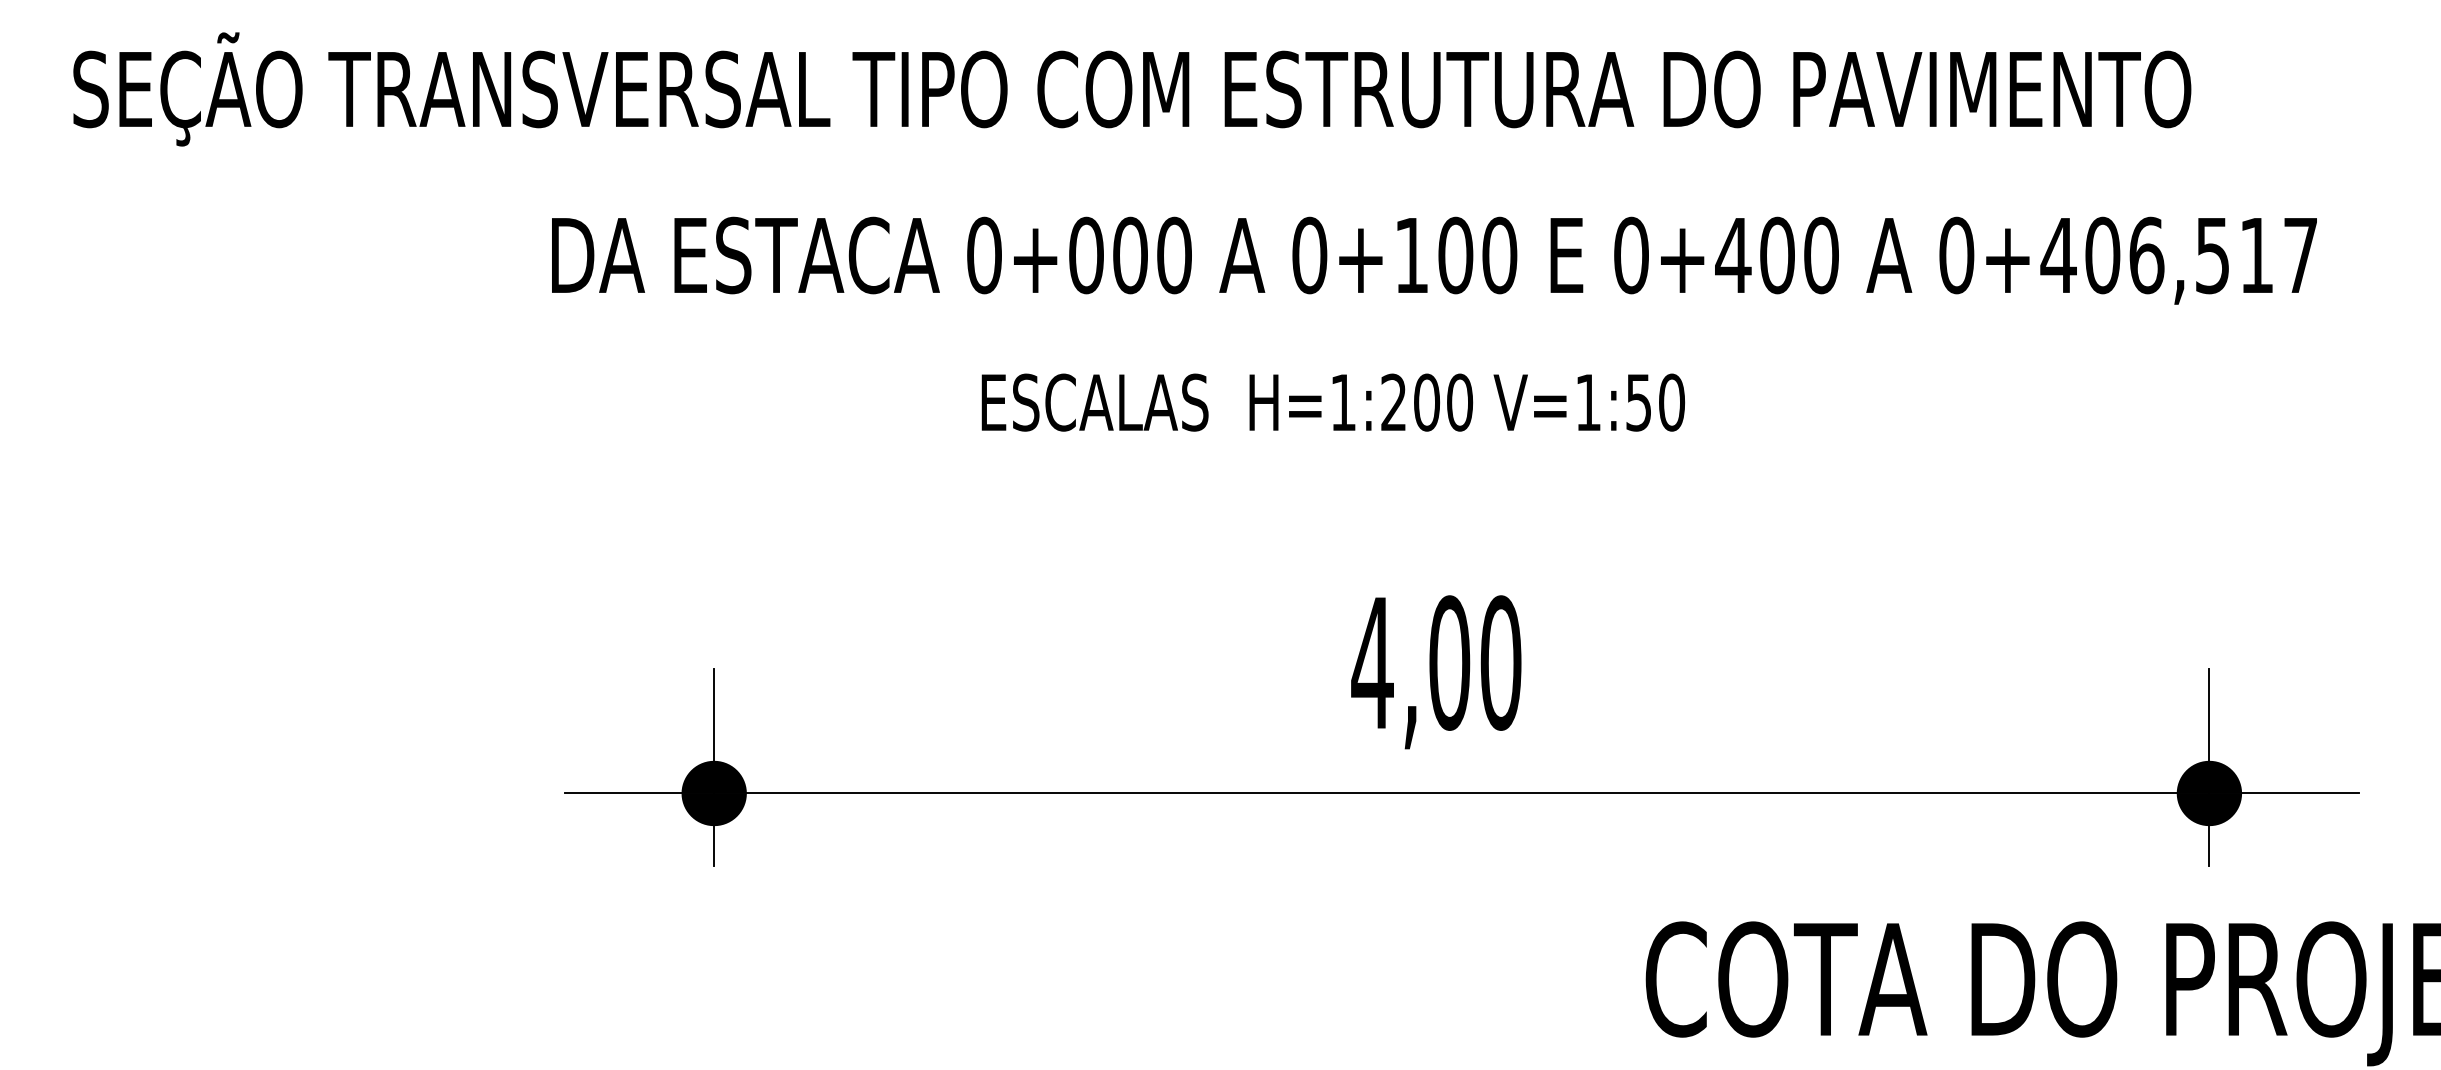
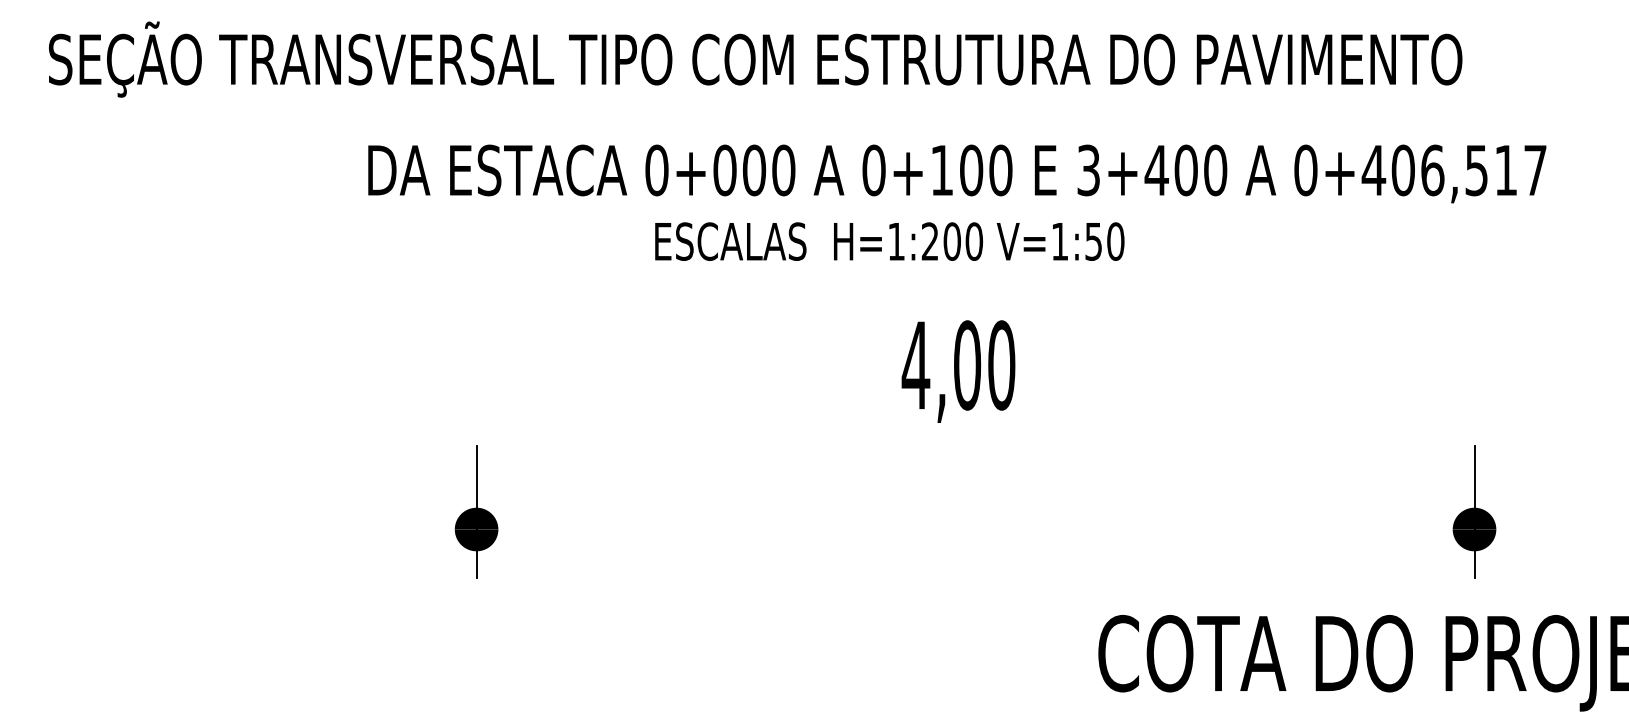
text: (1631, 255) -> (1088, 170), 0+400 -> 3+400
text: (1332, 402) -> (889, 241), moved
text: (1436, 672) -> (958, 371), moved
line: (1461, 793) -> (975, 529), removed

